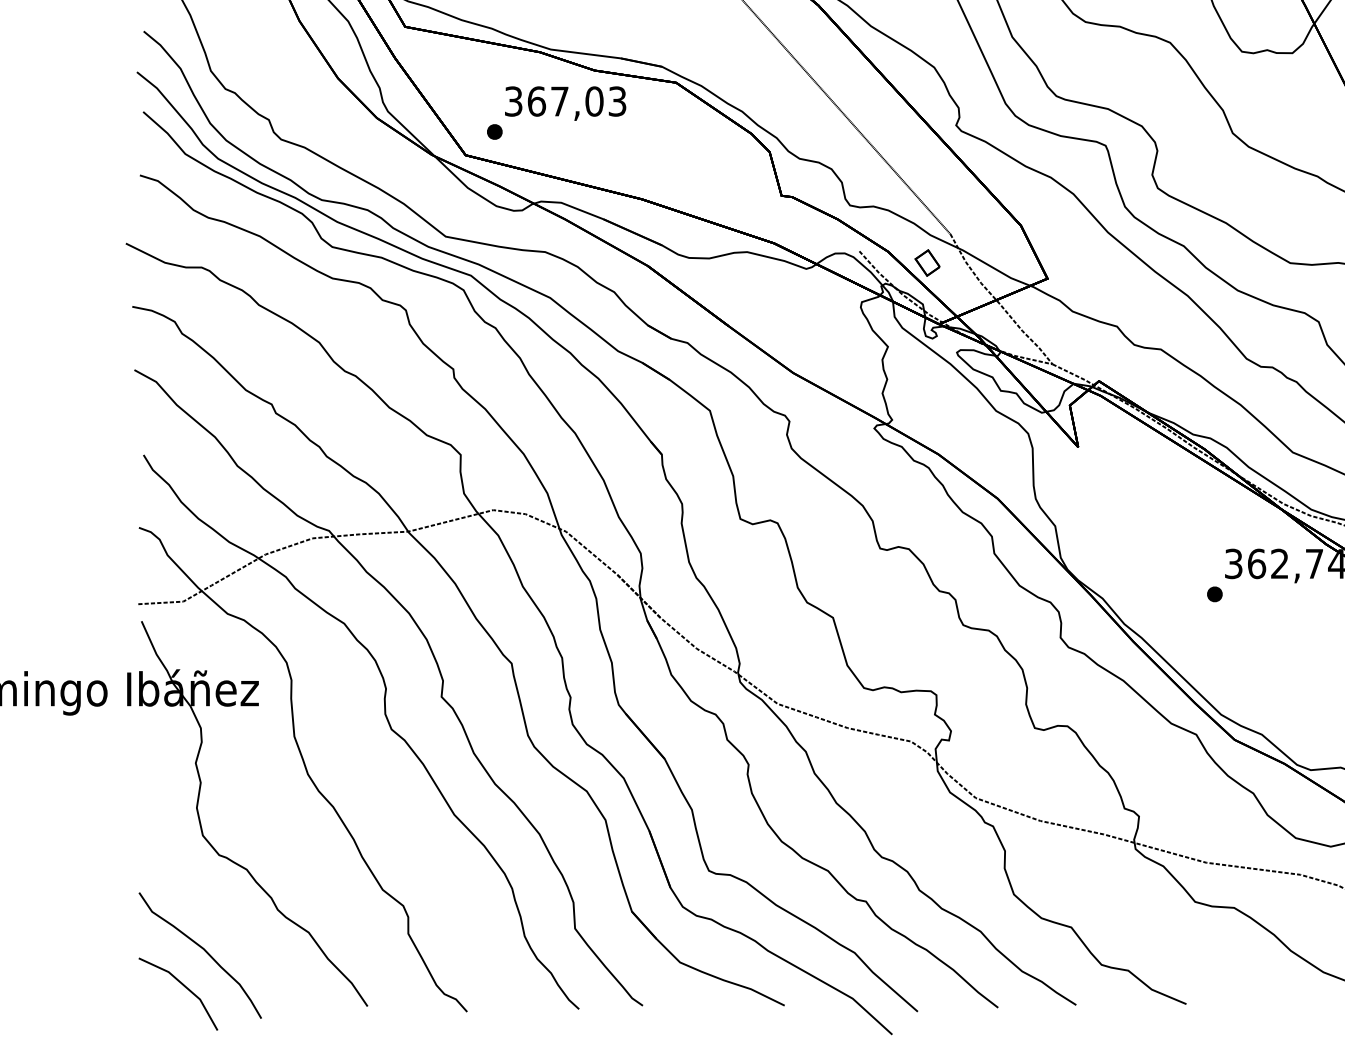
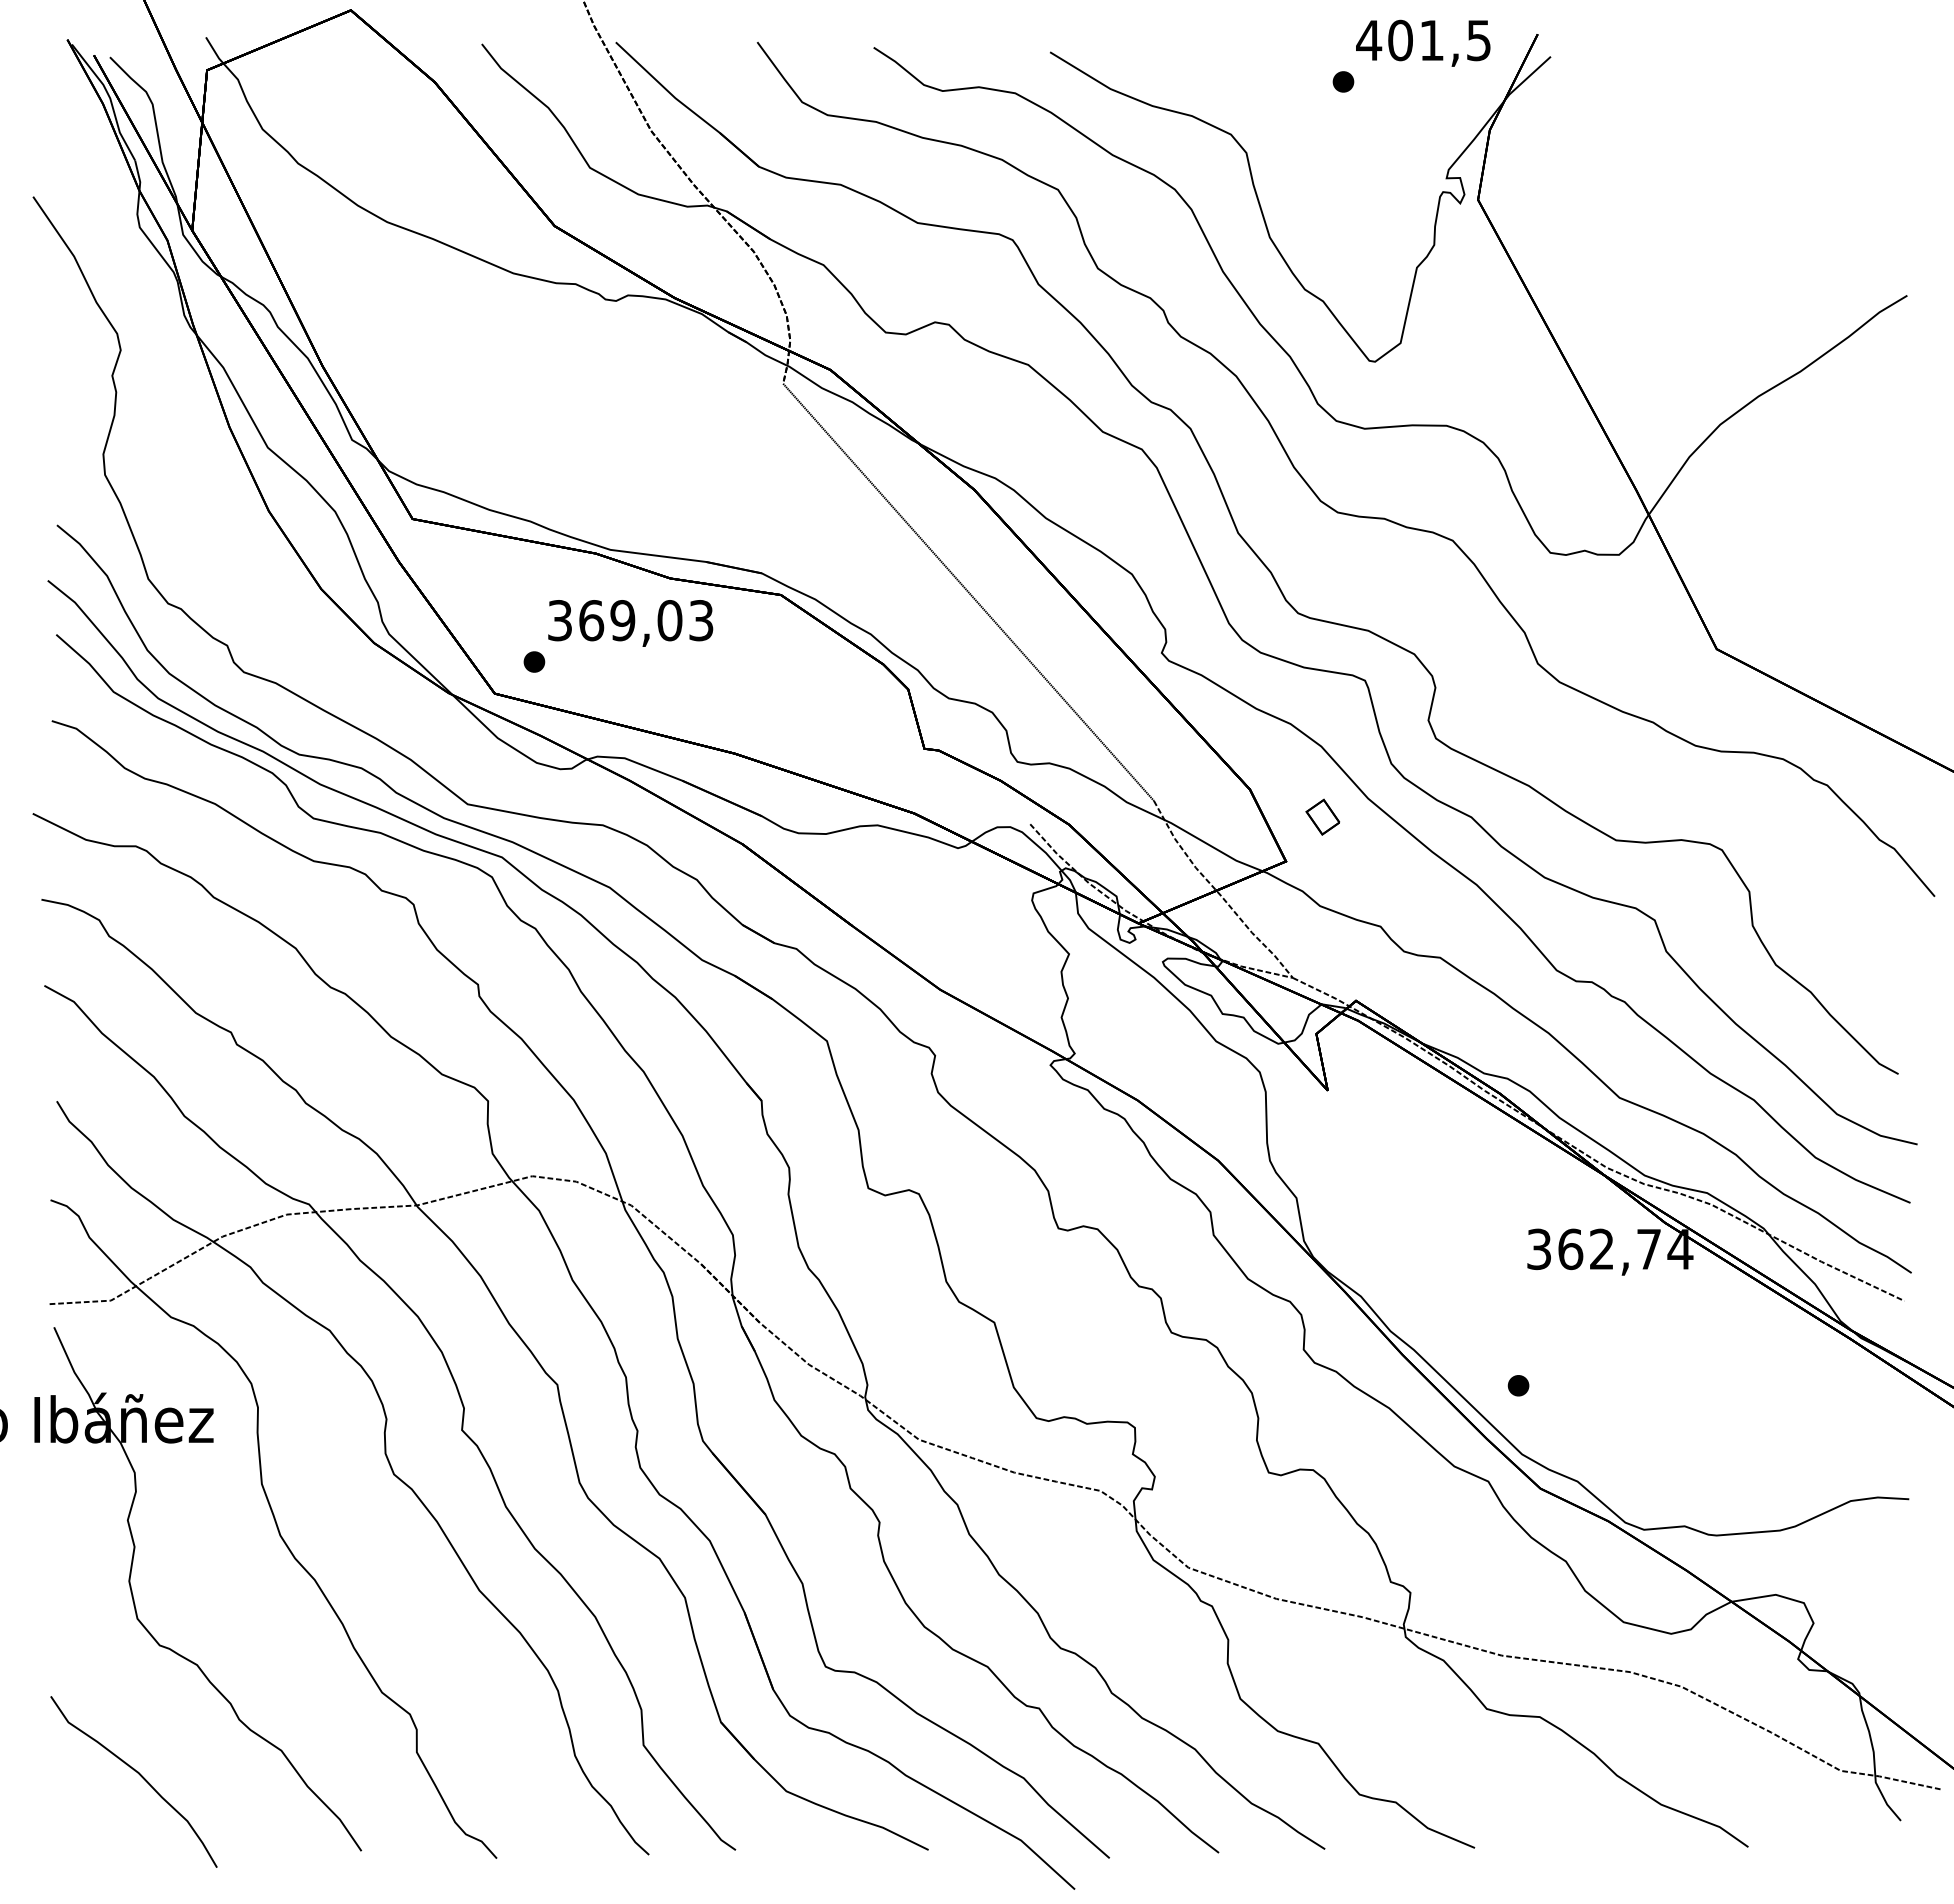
text: (559, 101) -> (622, 620), 367,03 -> 369,03
part: (927, 262) -> (1322, 816), moved
part: (1214, 594) -> (1518, 1385), moved
part: (185, 987) -> (113, 1825), removed

